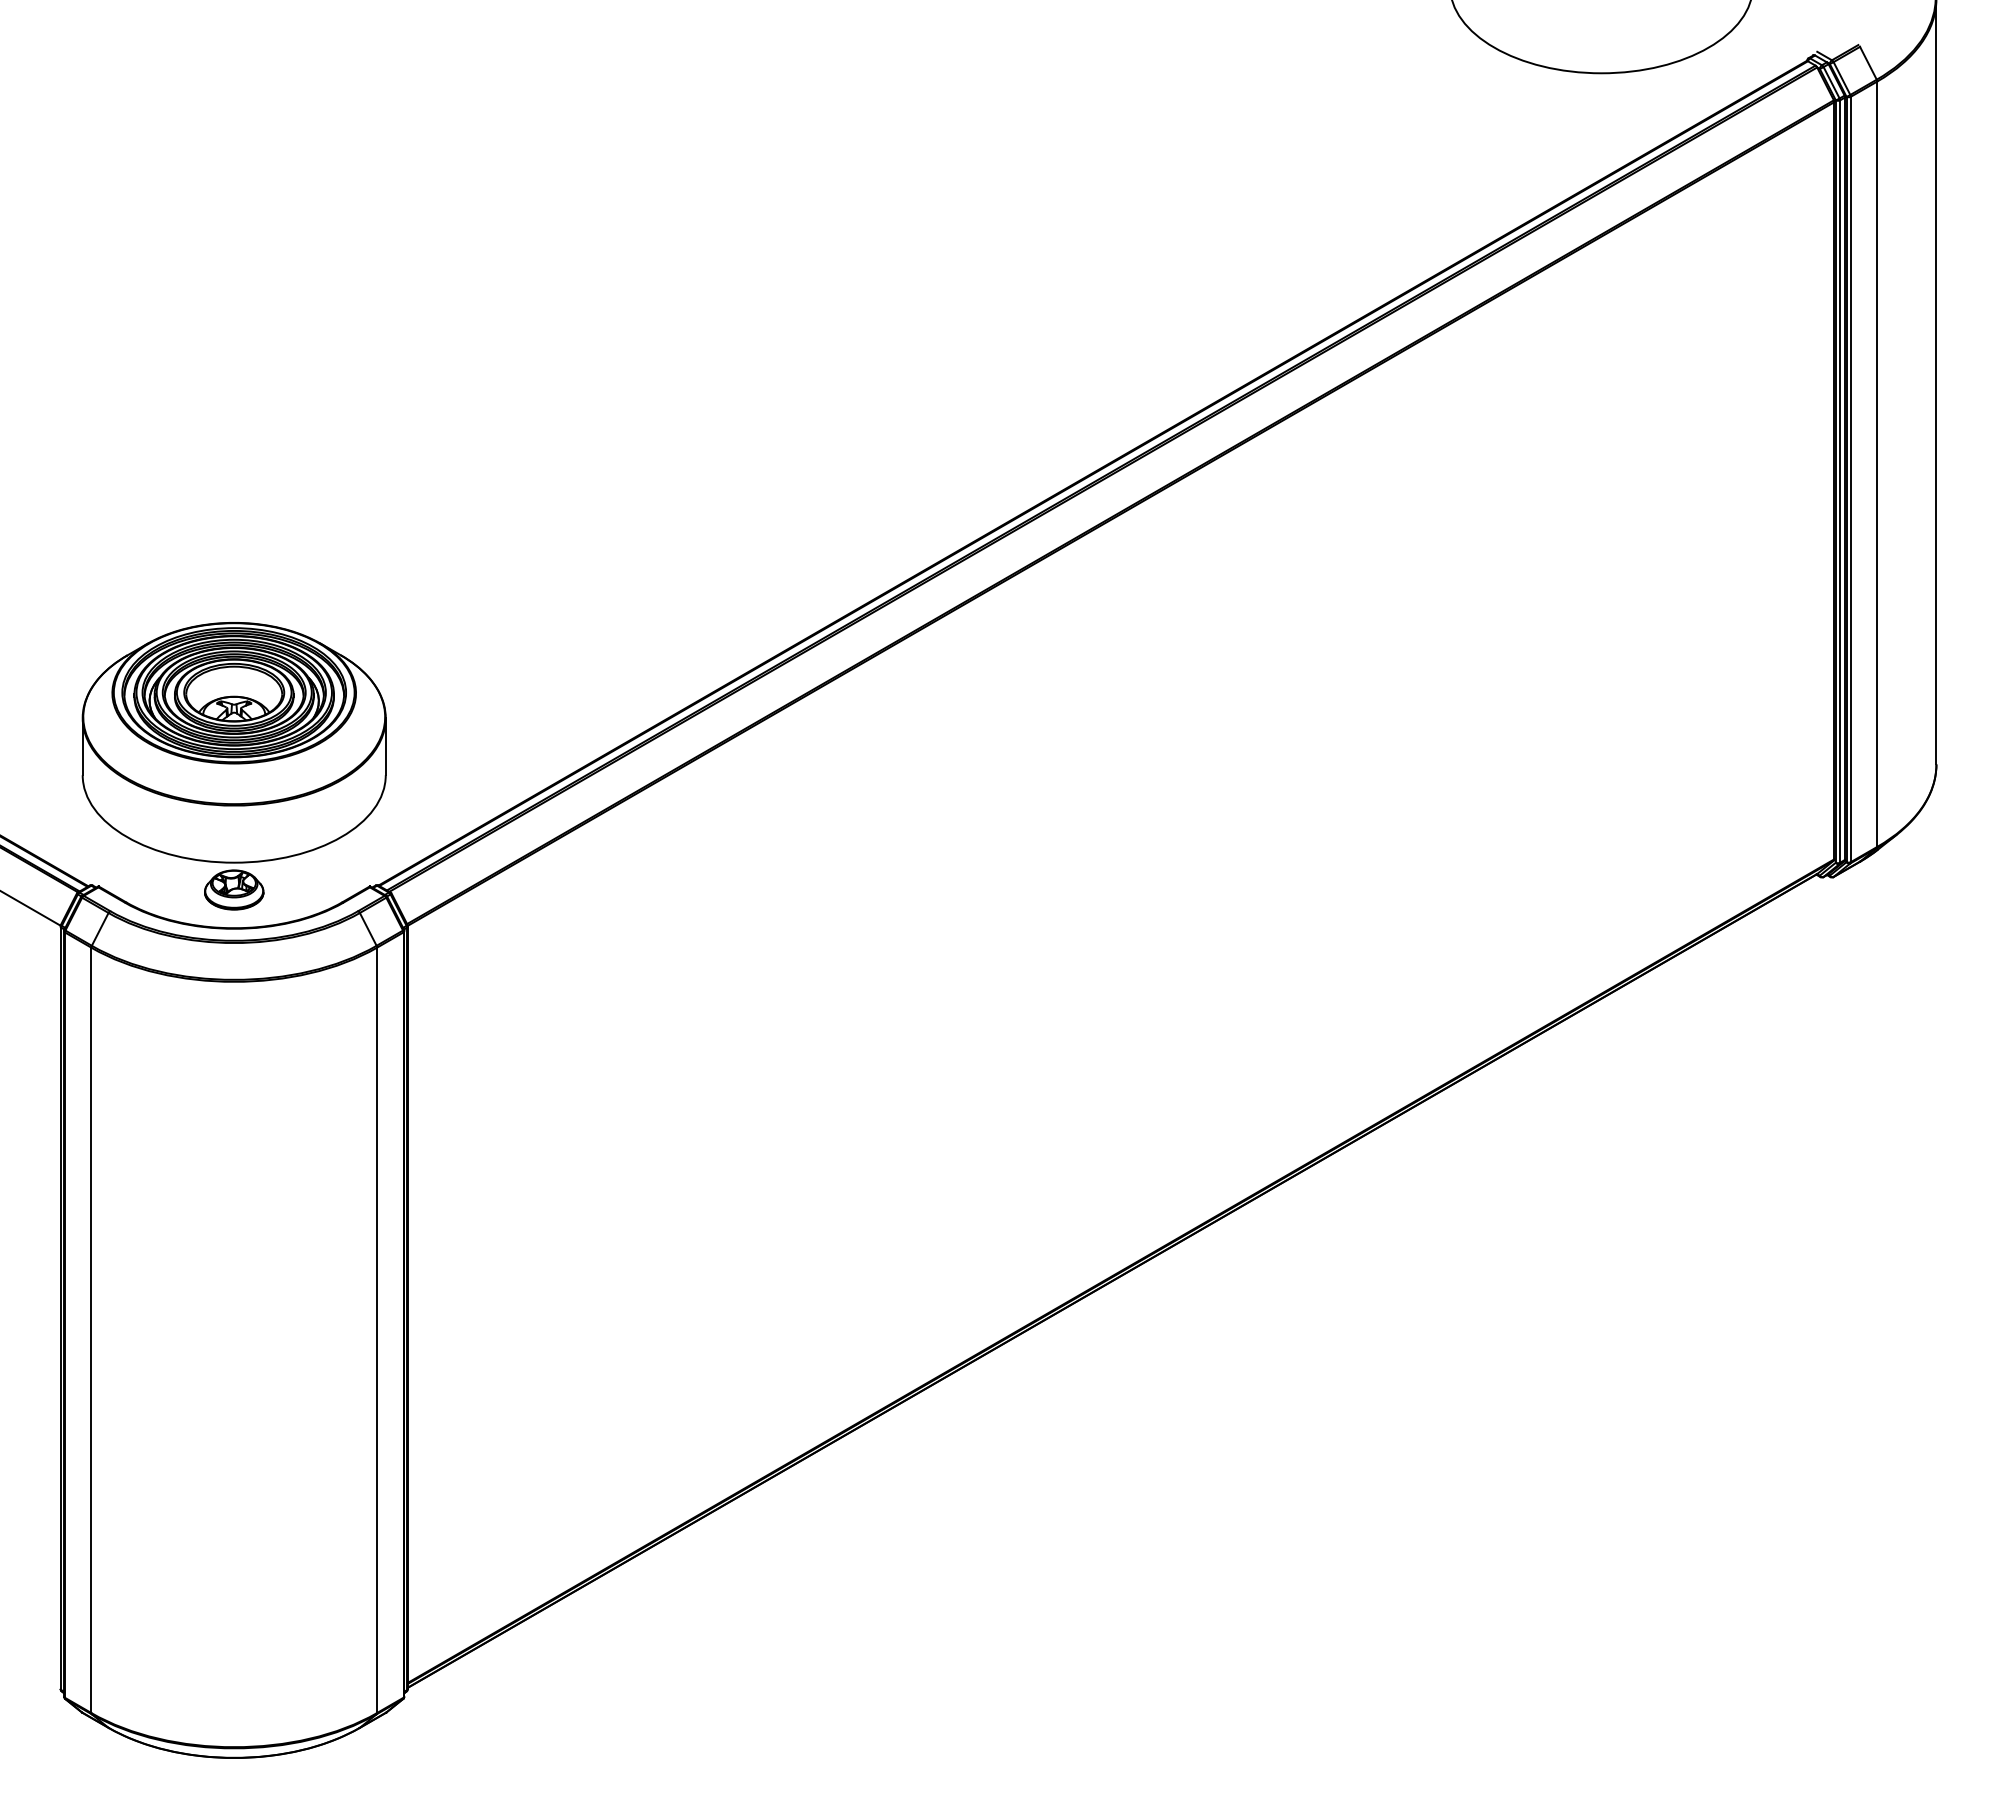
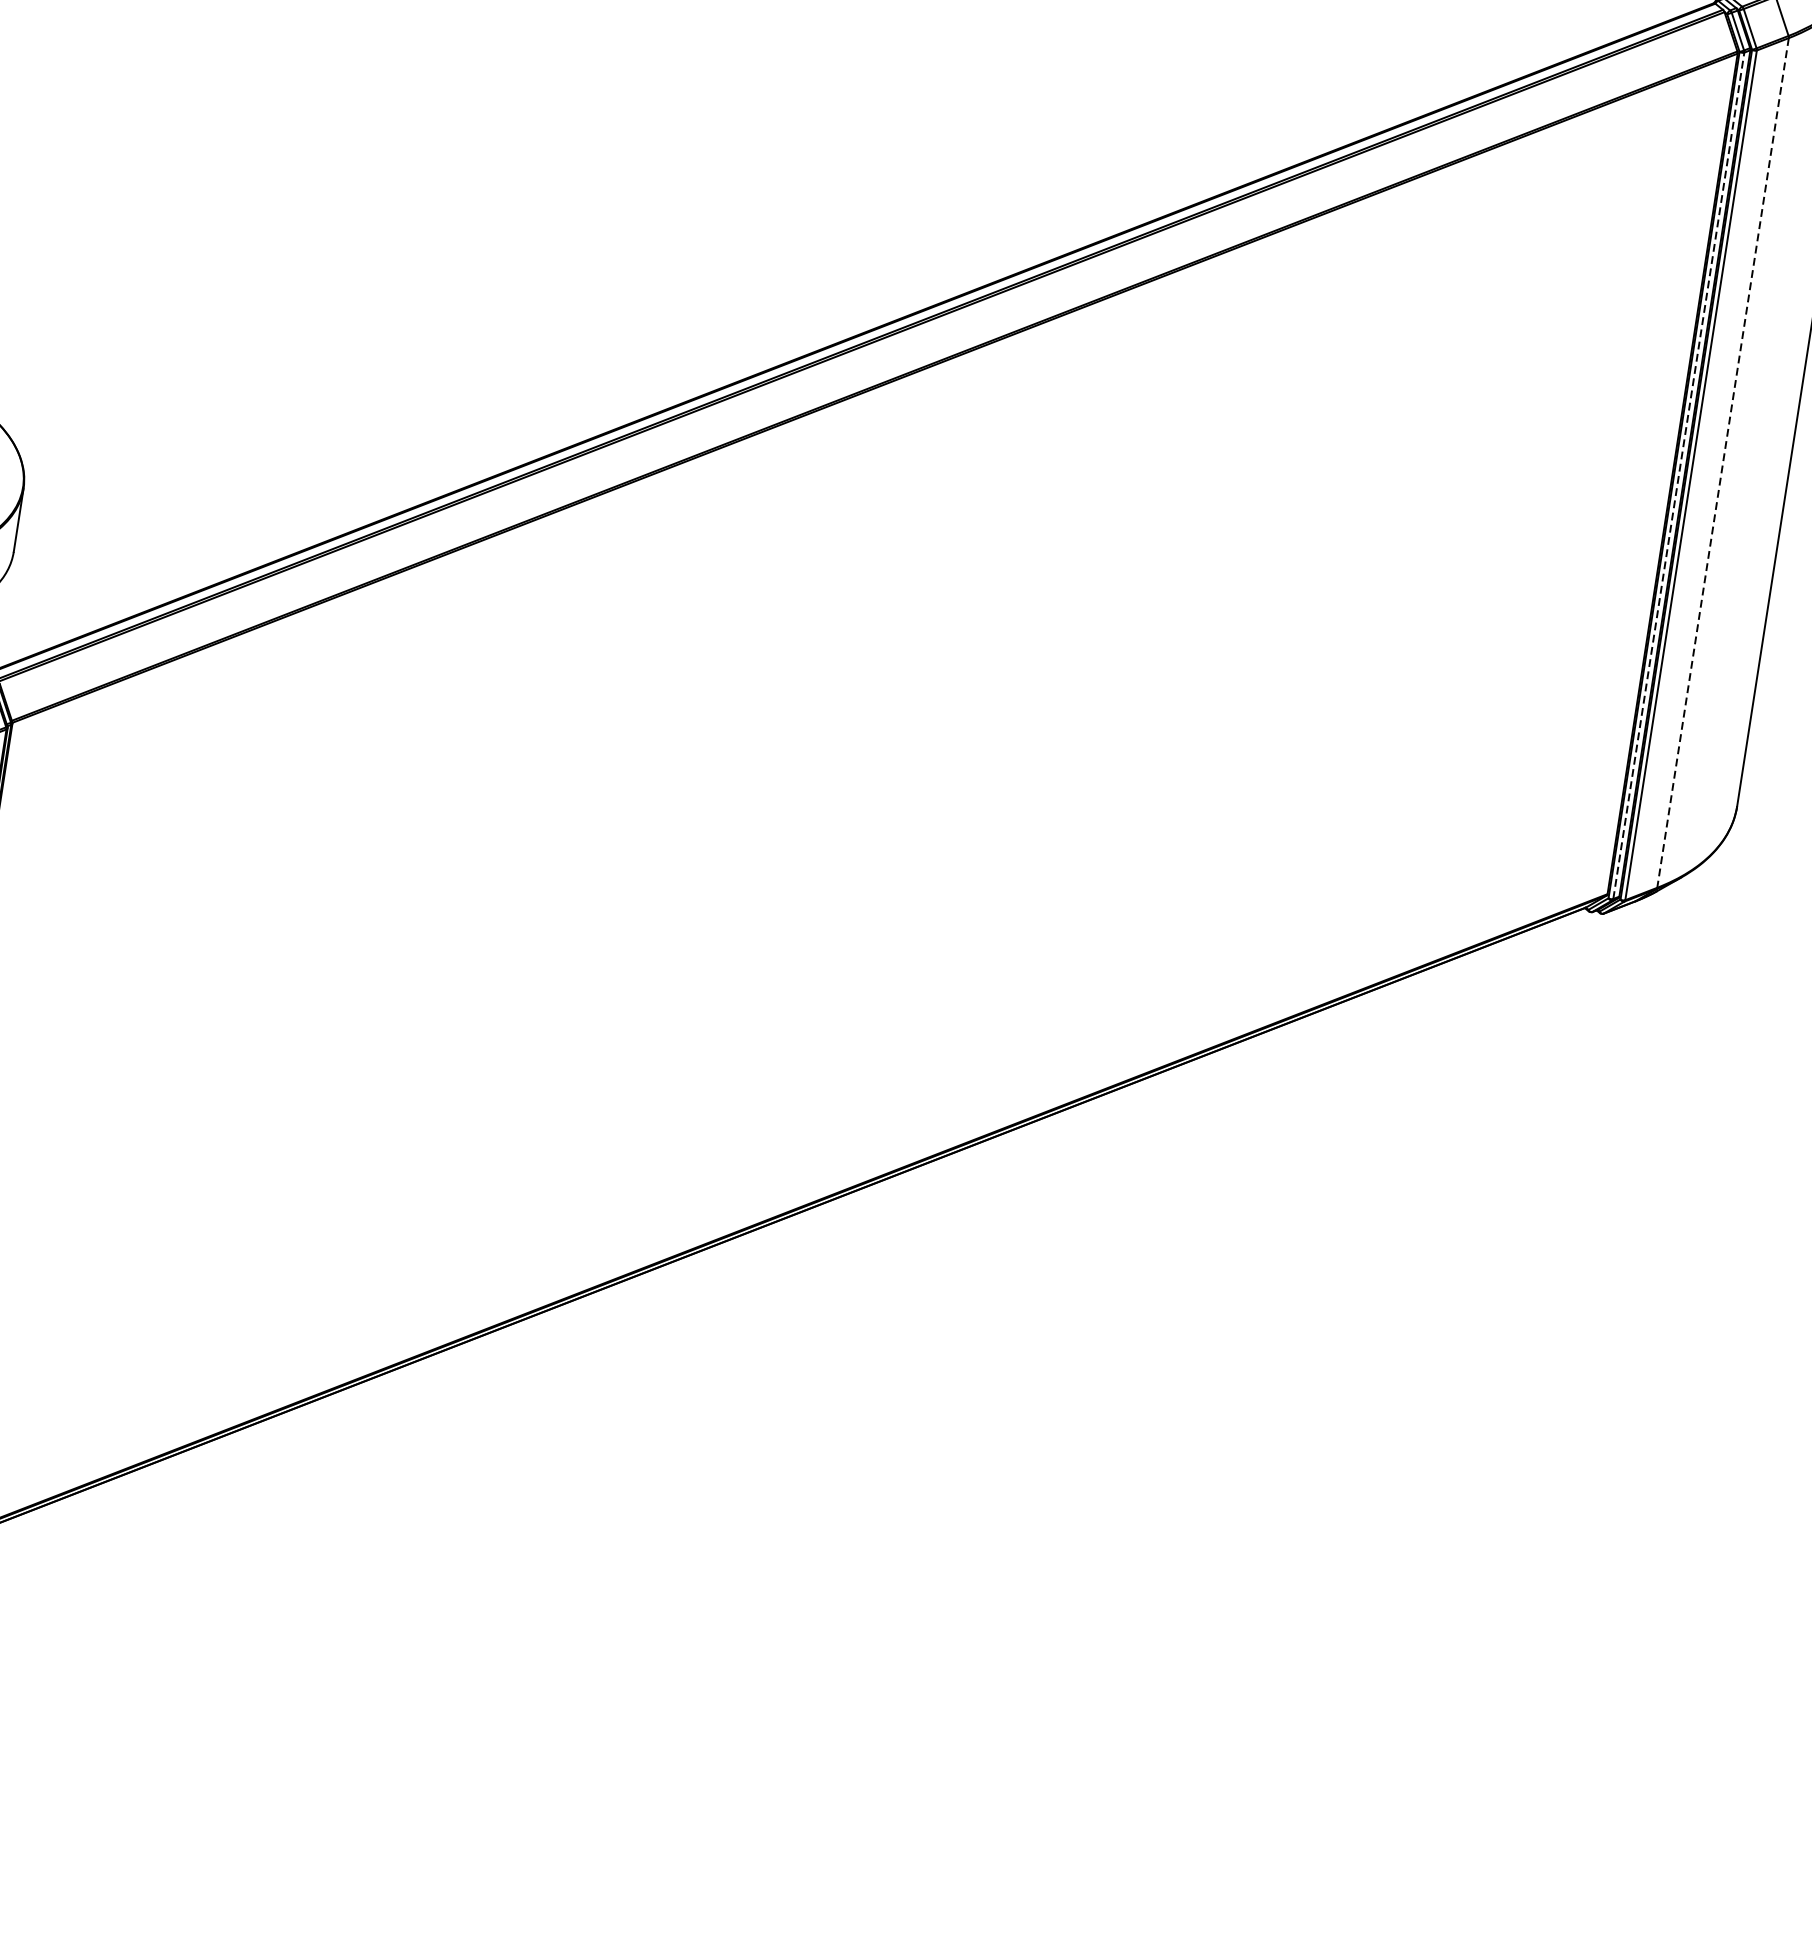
line: (1877, 464) -> (1723, 463), solid -> dashed
line: (1840, 481) -> (1679, 475), solid -> dashed

